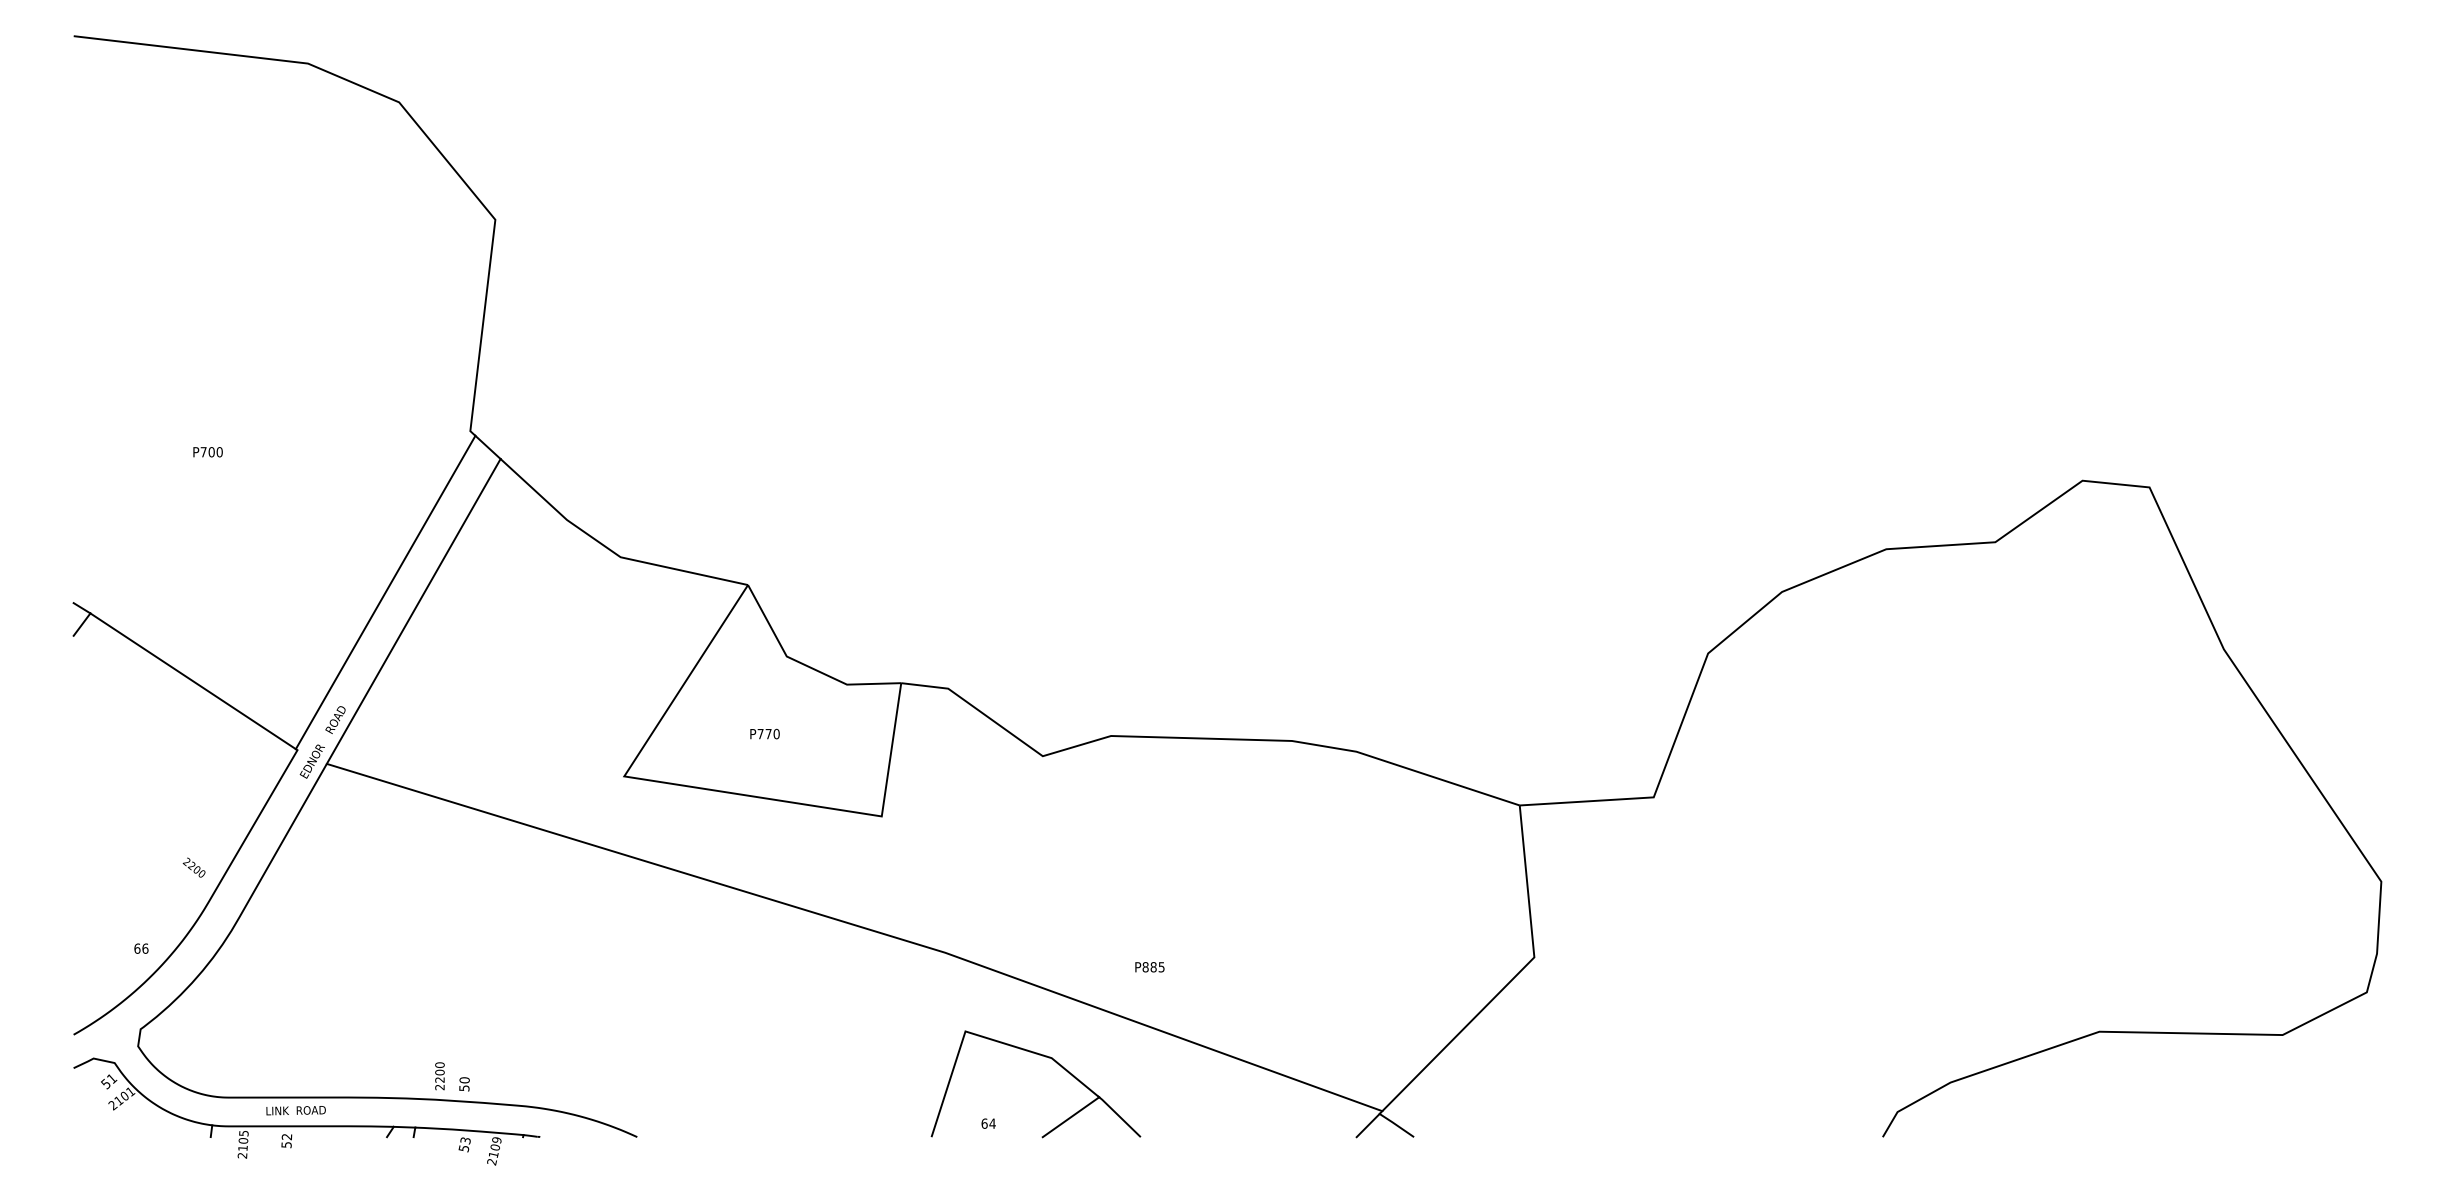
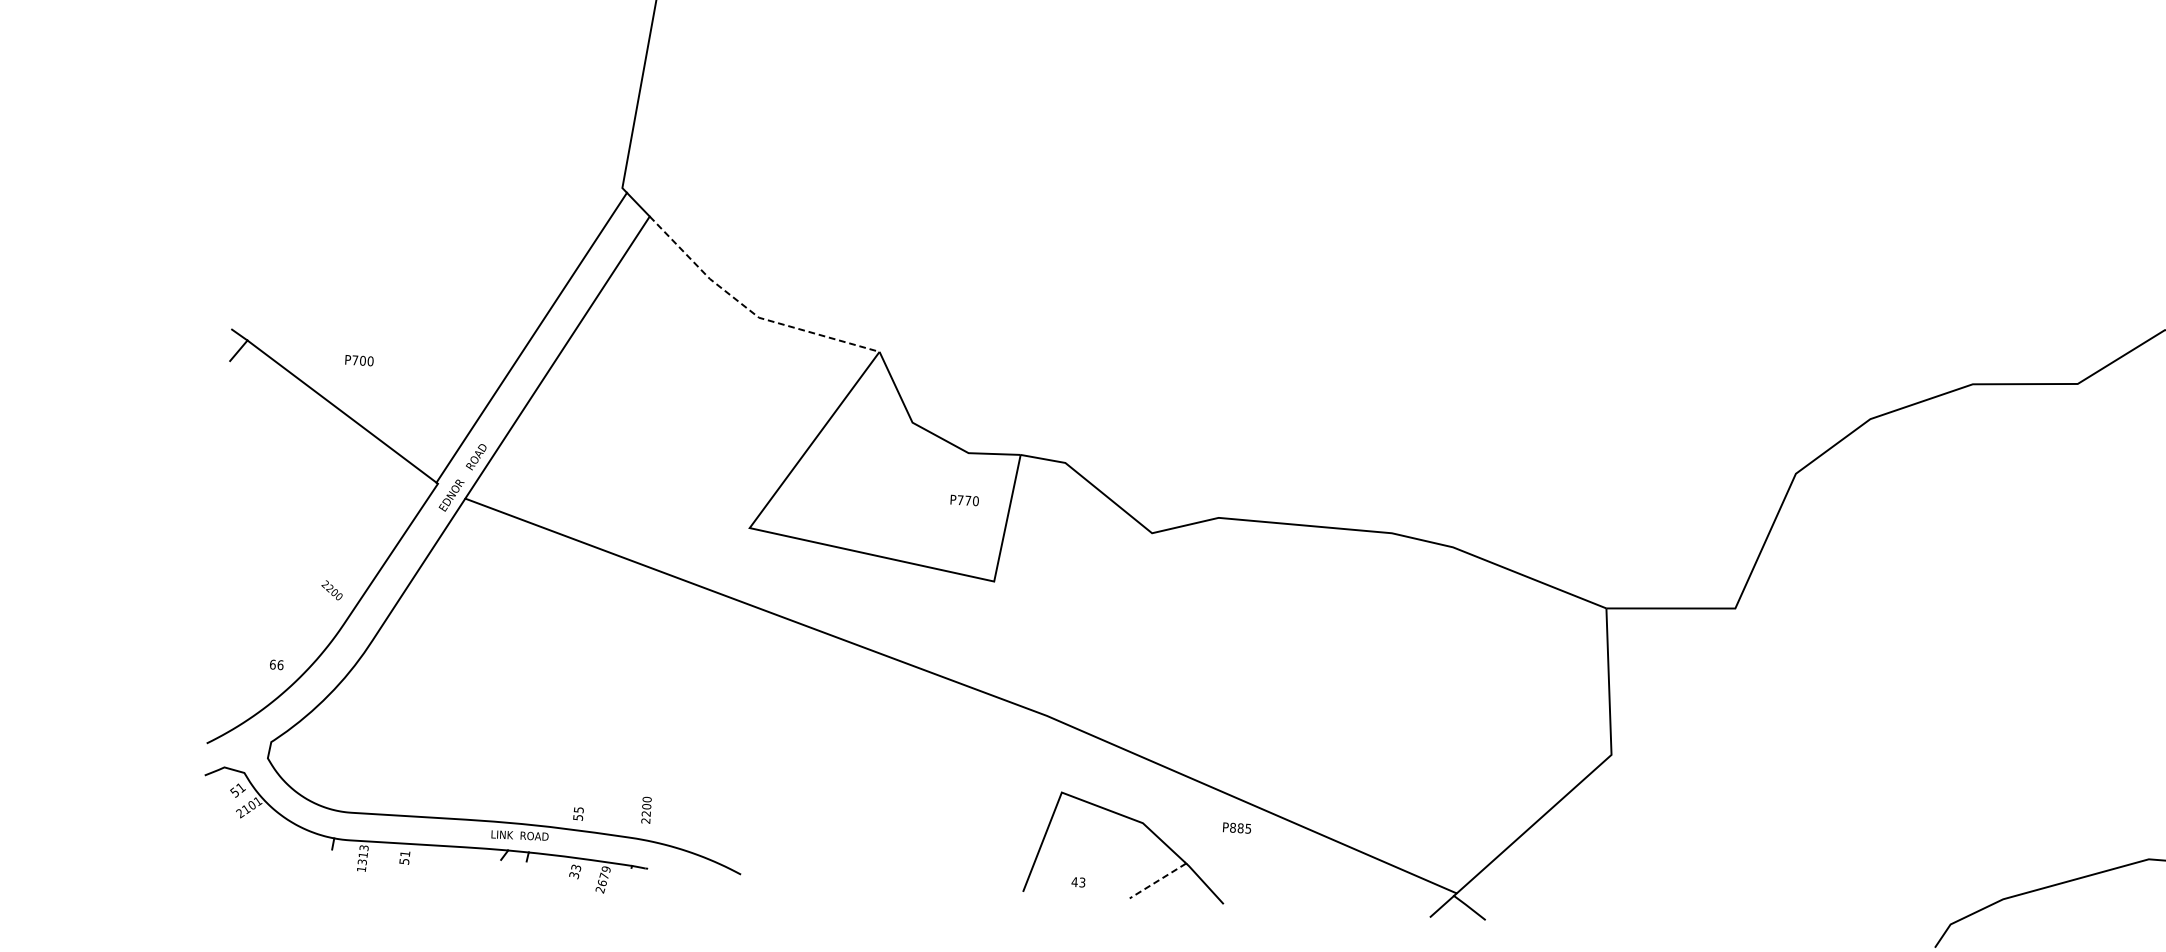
text: (207, 452) -> (358, 360), moved
line: (610, 549) -> (749, 309), solid -> dashed
text: (764, 733) -> (964, 499), moved
text: (1149, 967) -> (1236, 828), moved
text: (439, 1076) -> (646, 810), moved
text: (464, 1080) -> (578, 810), 50 -> 55
text: (295, 1110) -> (519, 835), moved
line: (1071, 1117) -> (1158, 881), solid -> dashed
text: (988, 1123) -> (1078, 882), 64 -> 43
text: (286, 1137) -> (404, 854), 52 -> 51
text: (242, 1144) -> (362, 858), 2105 -> 1313
text: (463, 1147) -> (573, 874), 53 -> 33
text: (494, 1150) -> (603, 879), 2109 -> 2679

